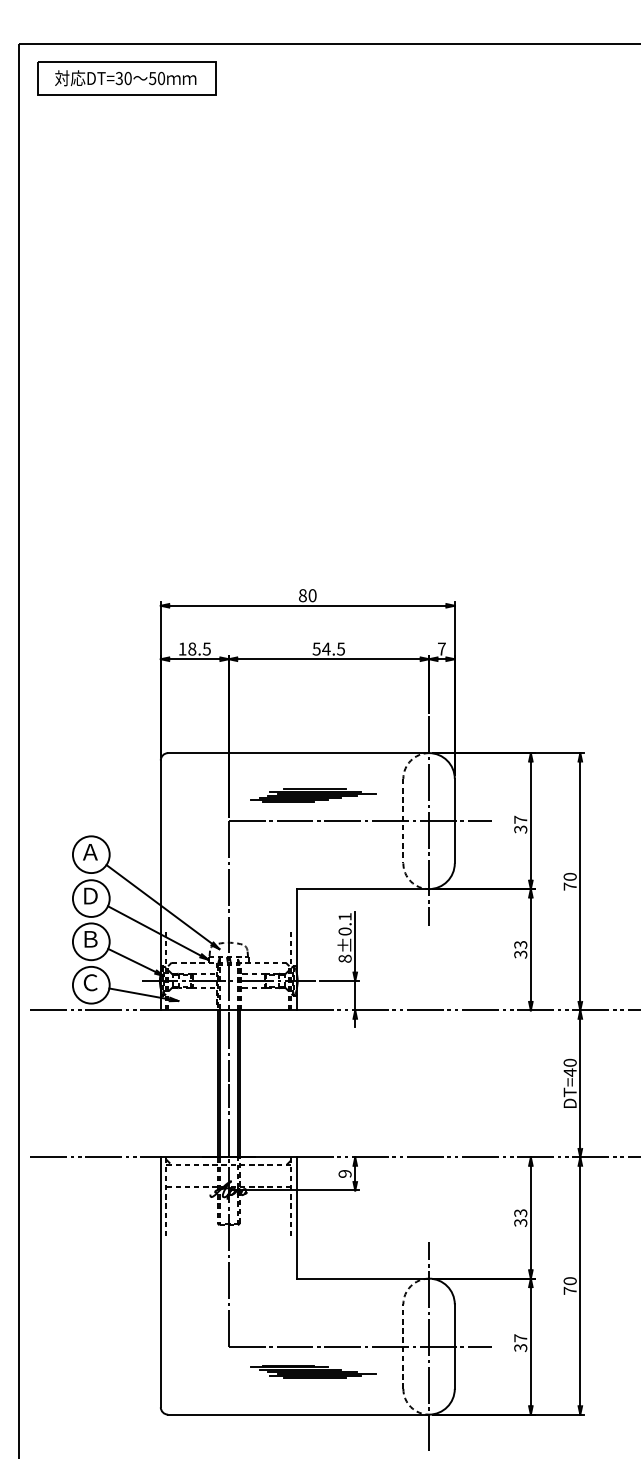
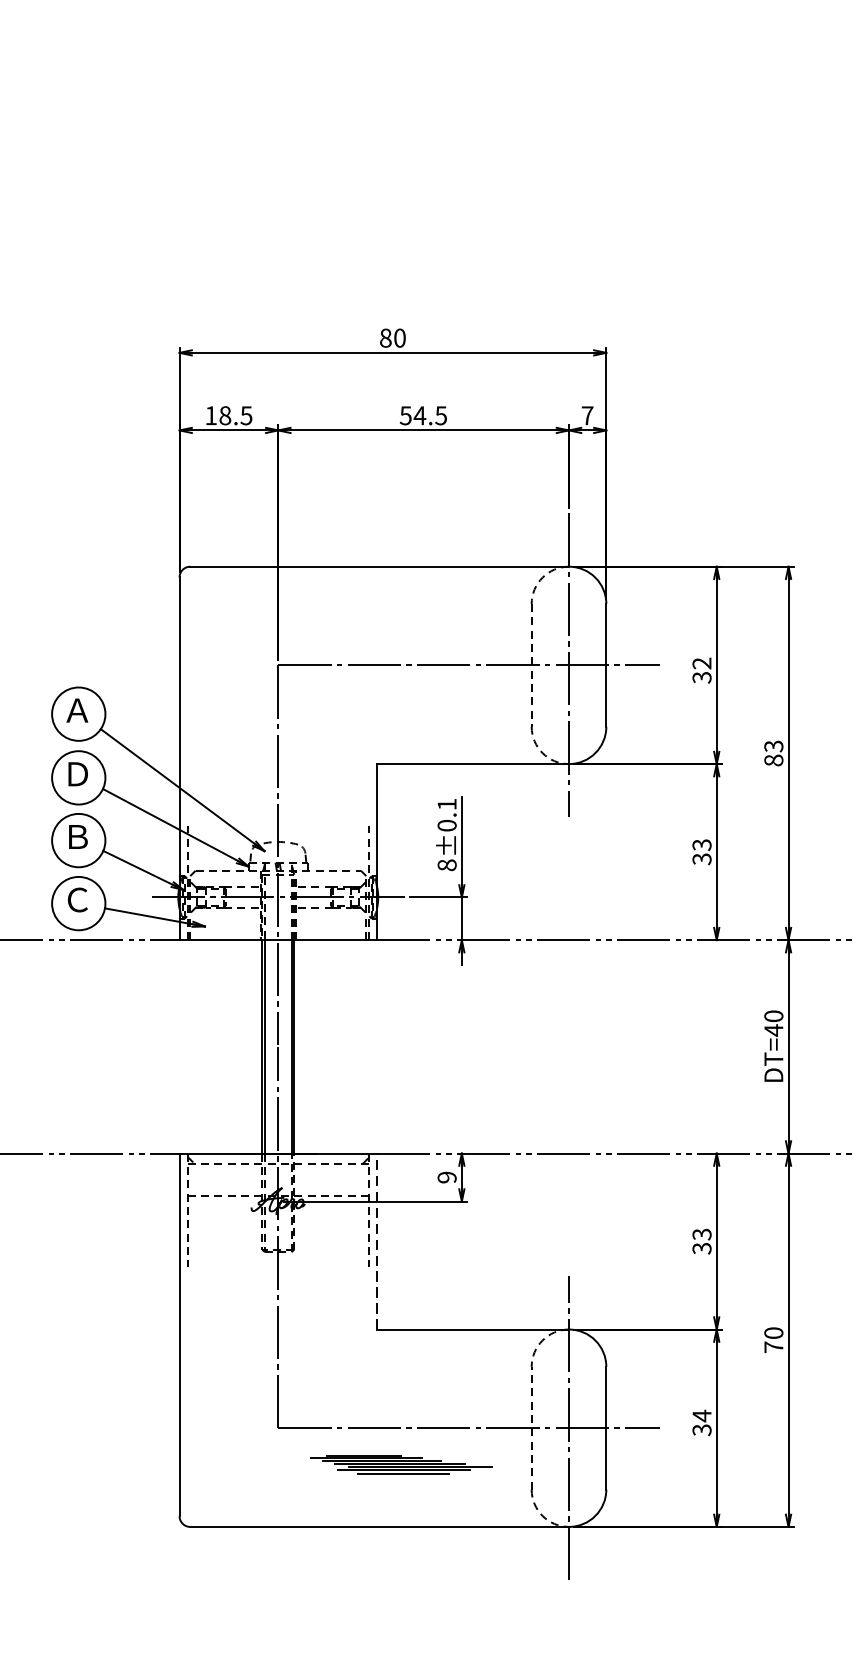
part: (313, 795) -> (401, 628), removed
text: (520, 819) -> (701, 663), 37 -> 32
text: (569, 881) -> (772, 753), 70 -> 83
line: (296, 1218) -> (376, 1242), solid -> dashed
text: (520, 1338) -> (701, 1416), 37 -> 34

